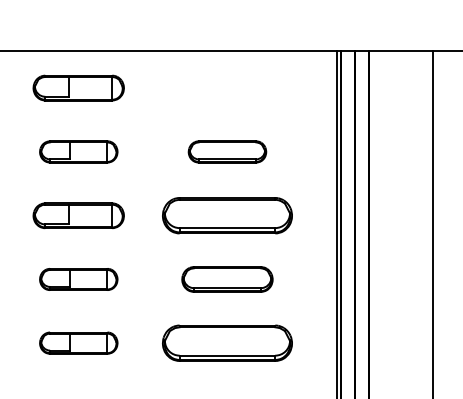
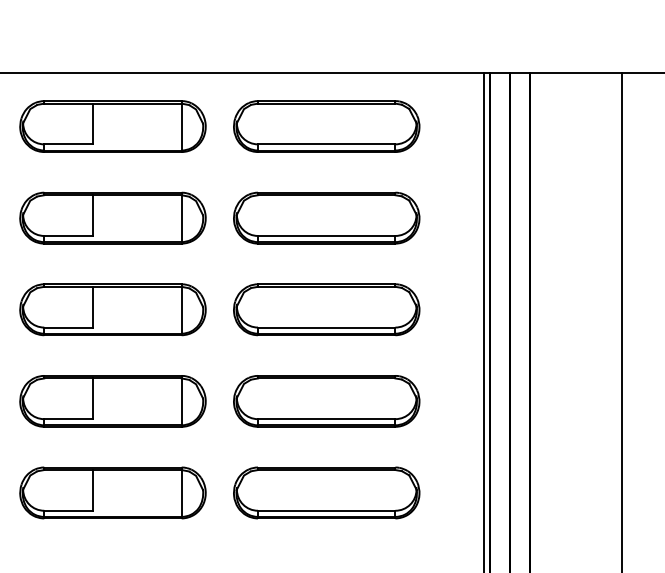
part: (78, 87) -> (112, 125), size x1.43
part: (227, 87) -> (326, 125), added
part: (78, 151) -> (112, 217), size x1.67
part: (227, 151) -> (326, 217), size x1.67
part: (78, 215) -> (112, 309), size x1.43
part: (78, 279) -> (112, 401), size x1.67
part: (227, 279) -> (326, 401), size x1.43
part: (78, 342) -> (112, 491), size x1.67

